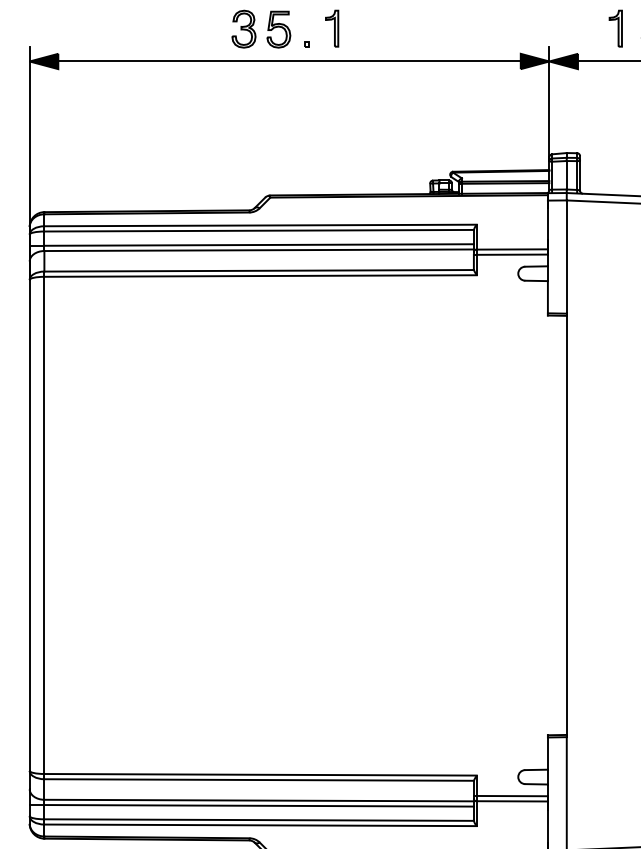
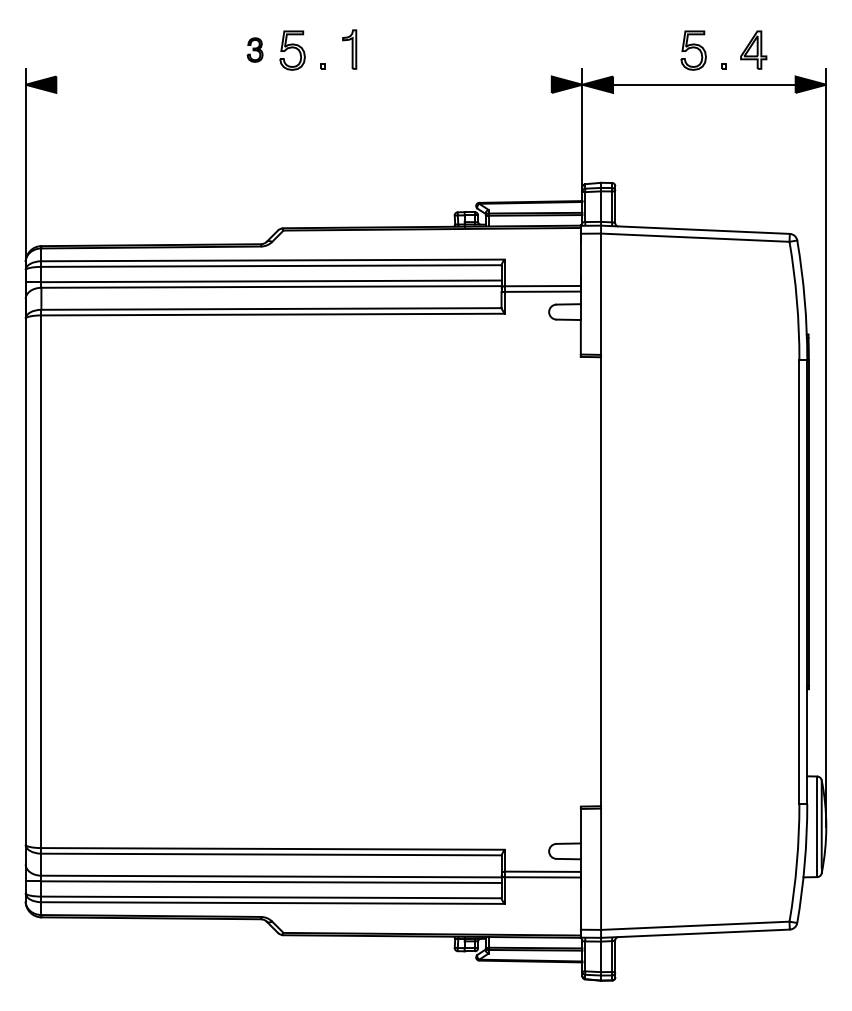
part: (243, 28) -> (254, 49), size x0.6
part: (615, 28) -> (653, 49), removed
line: (289, 61) -> (303, 84), removed

